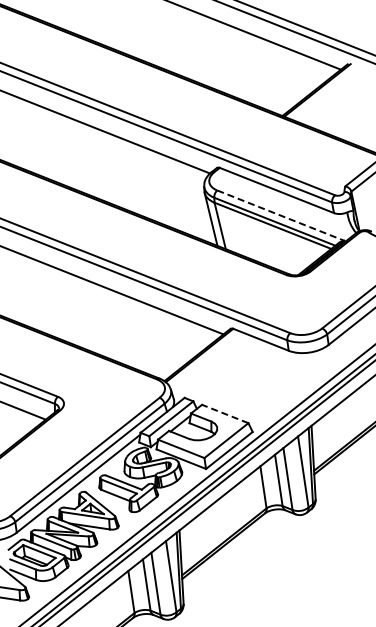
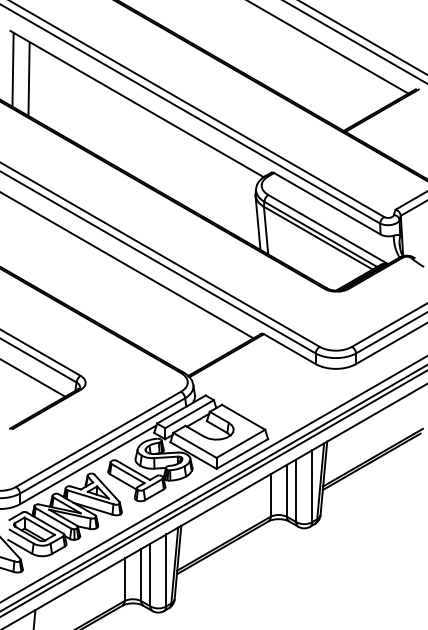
line: (281, 215) -> (328, 229), dashed -> solid
line: (225, 414) -> (243, 417), dashed -> solid

